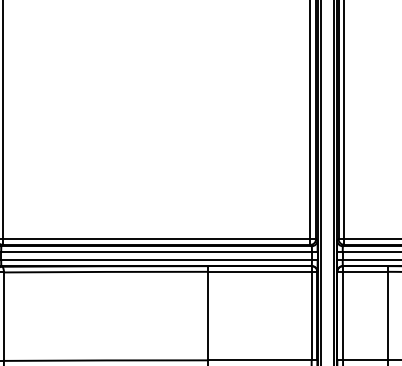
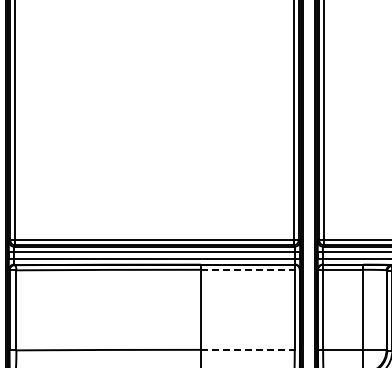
line: (262, 271) -> (250, 269), solid -> dashed
line: (262, 359) -> (250, 349), solid -> dashed

